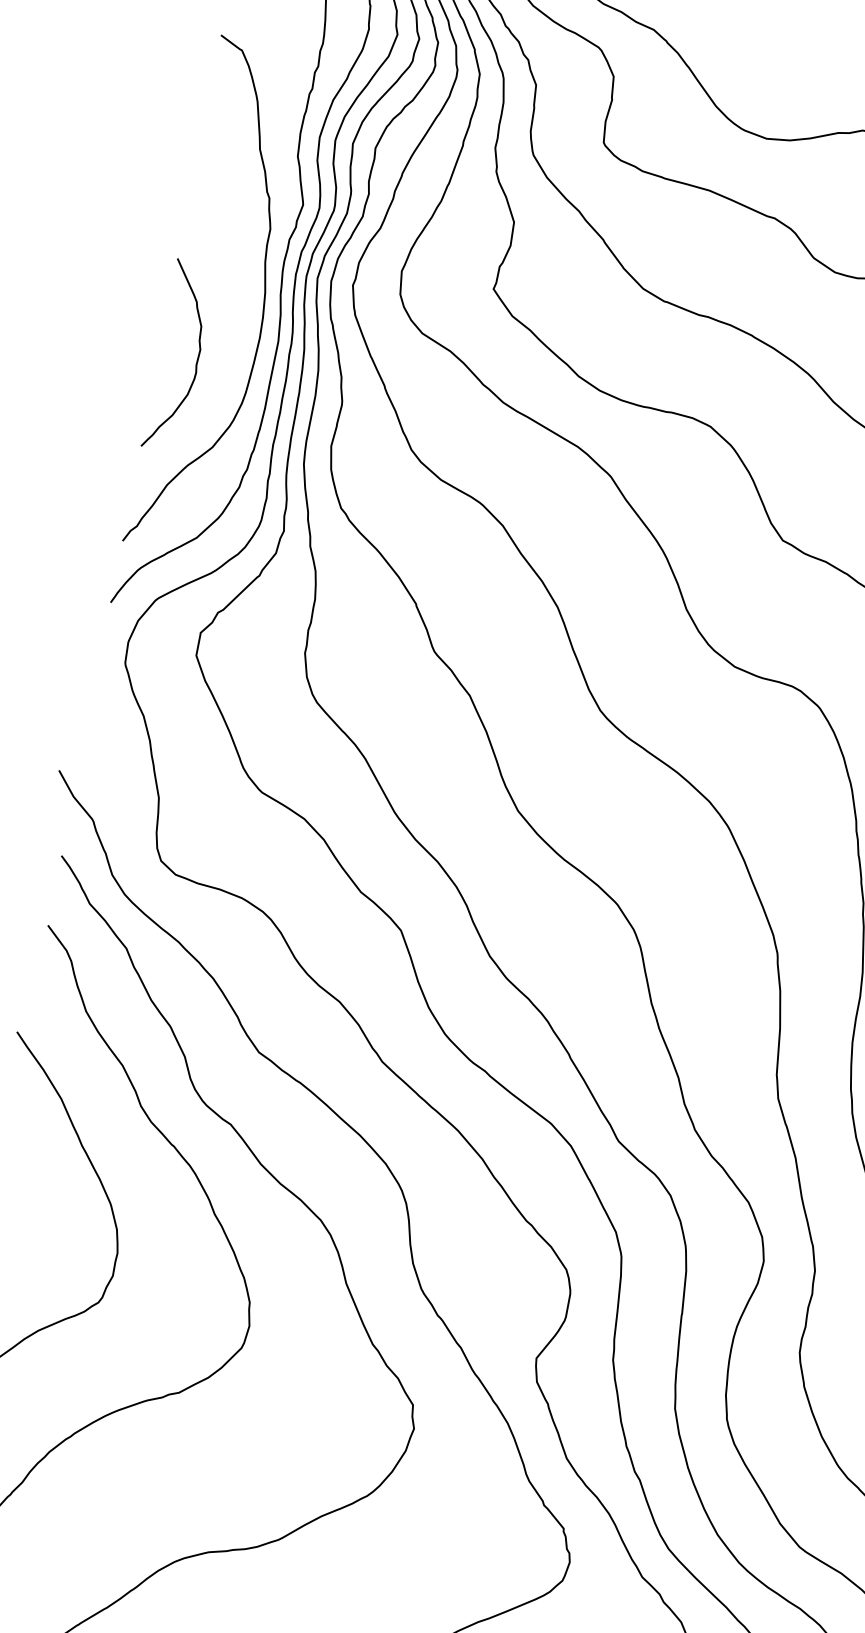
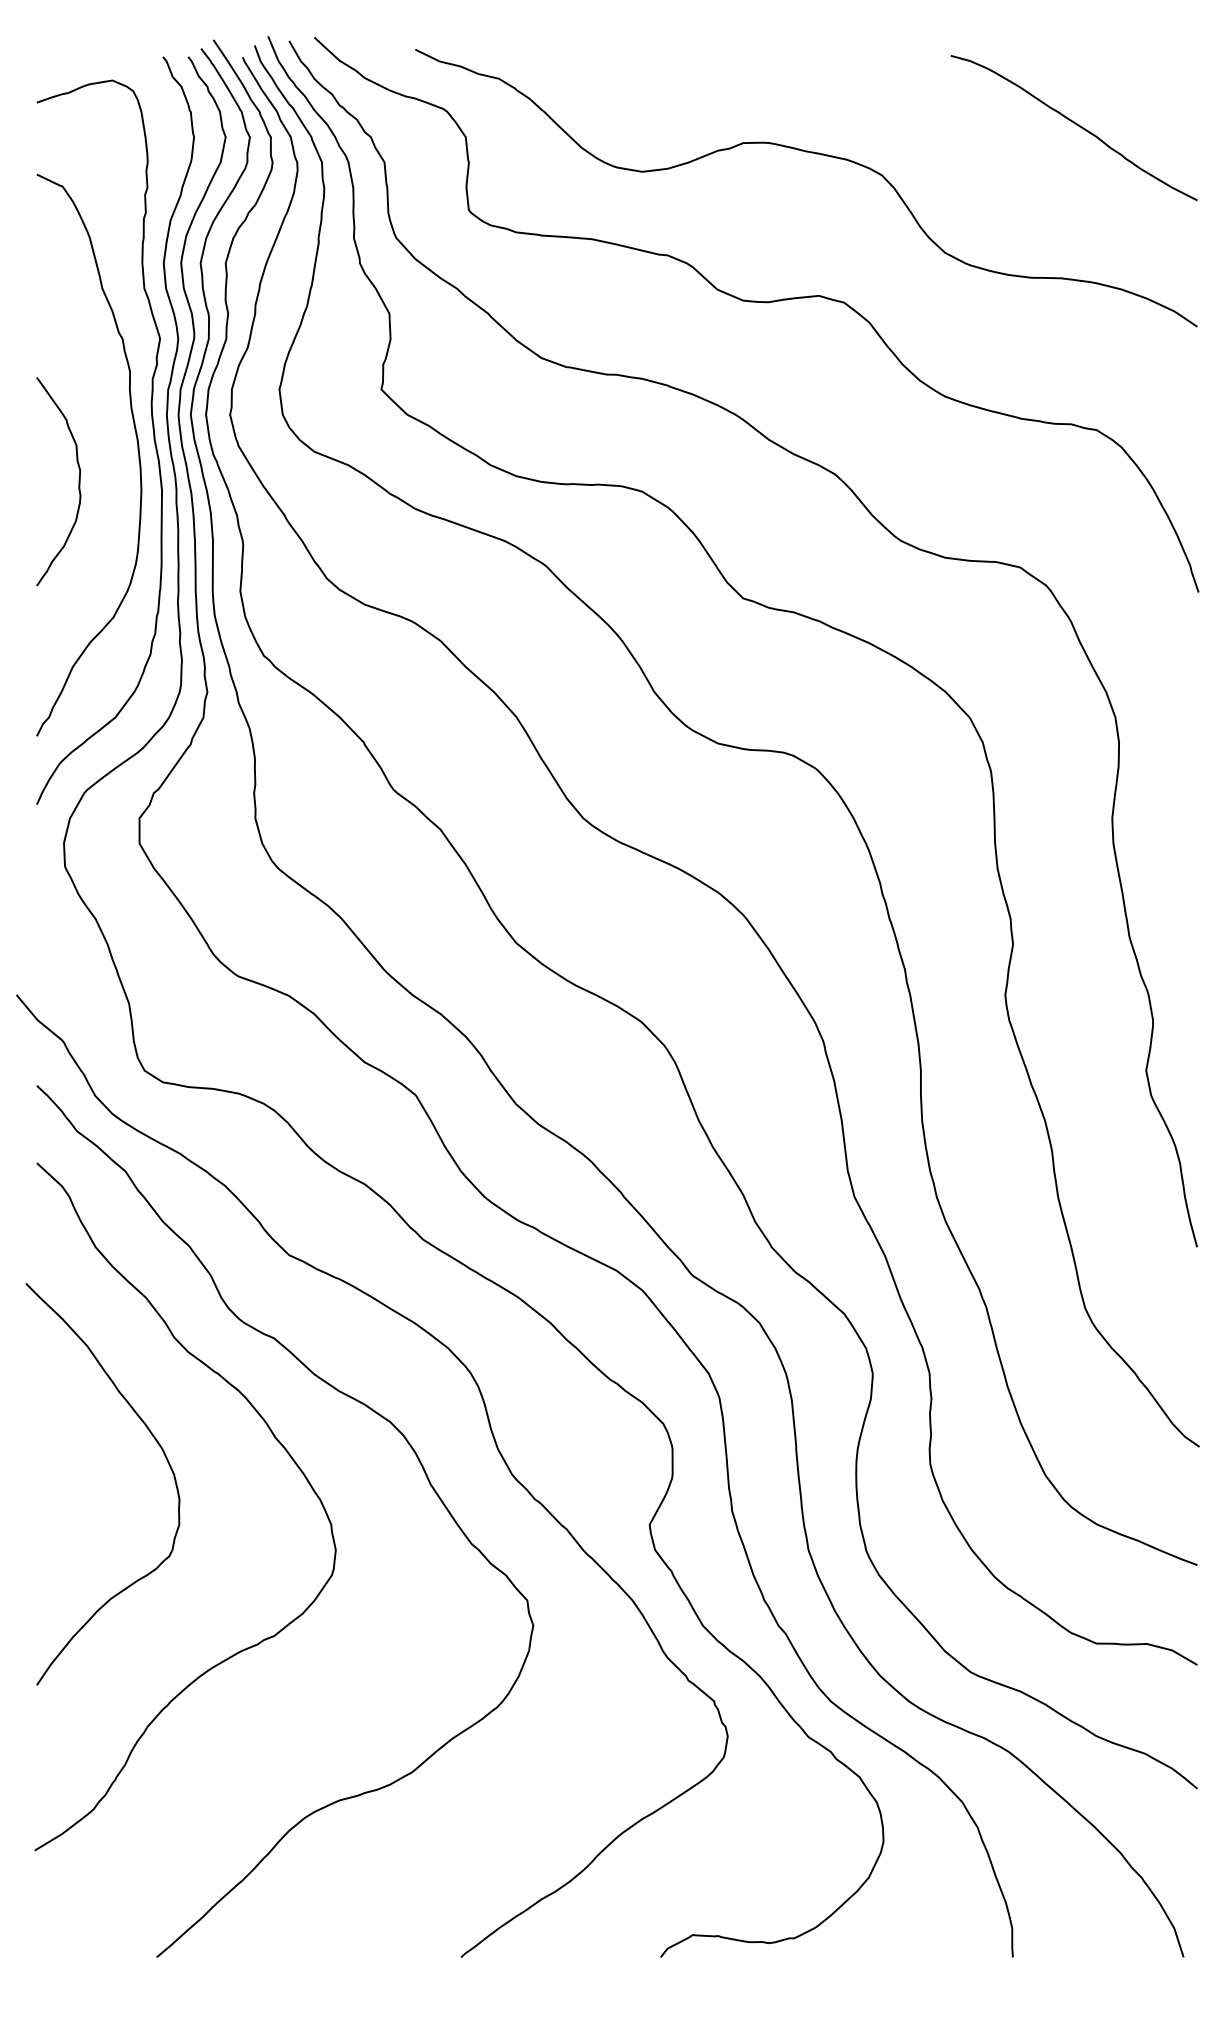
curve: (196, 359) -> (78, 481), moved

